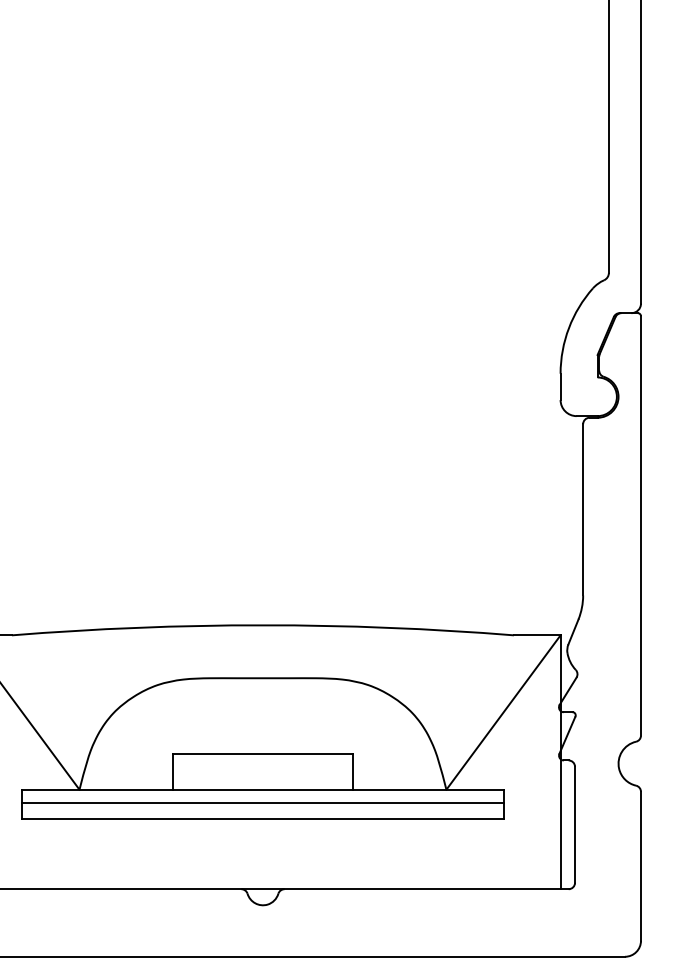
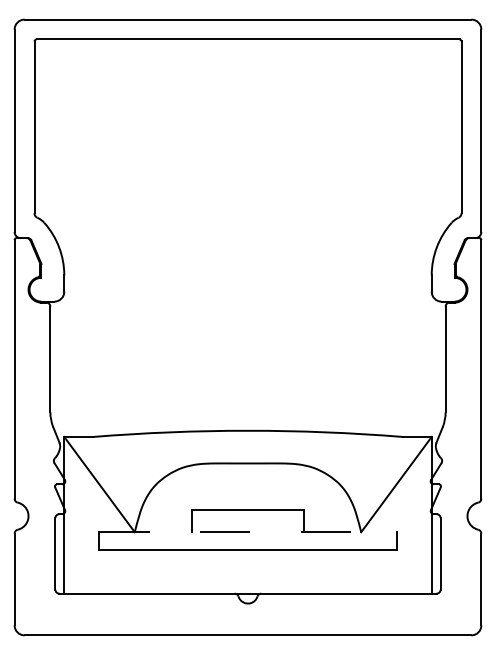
line: (263, 790) -> (248, 532), solid -> dashed
line: (262, 803) -> (247, 540), removed

